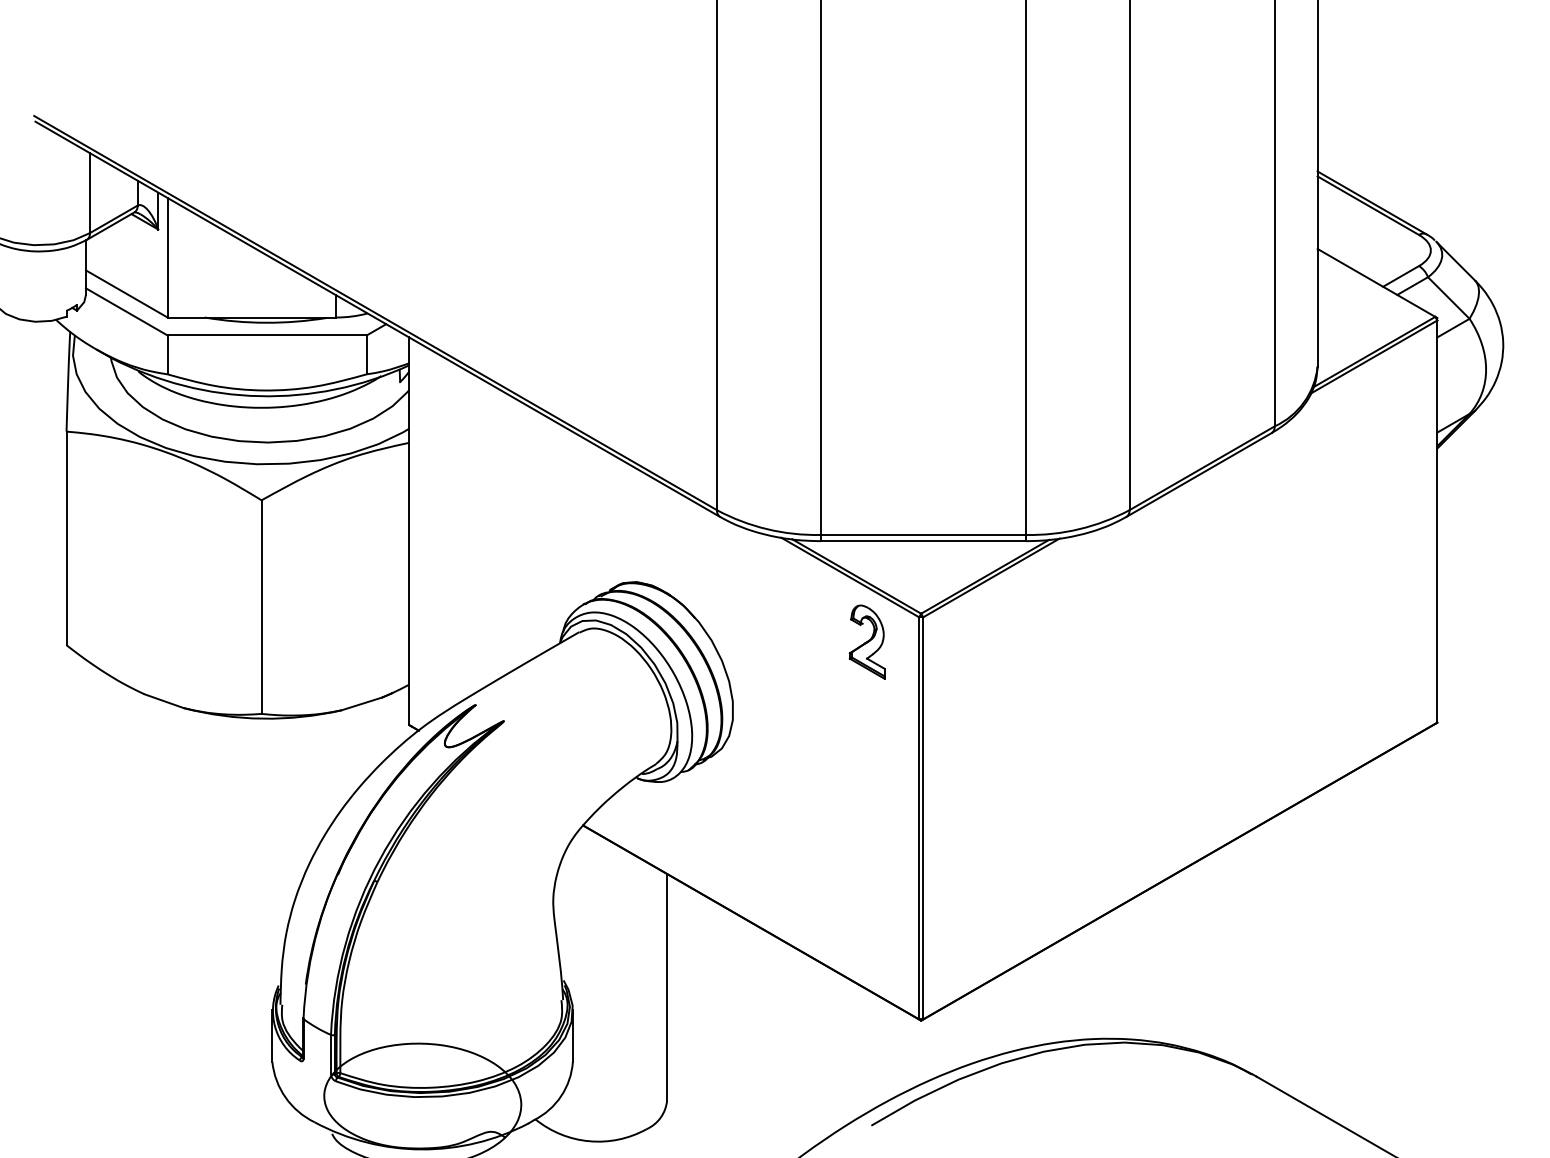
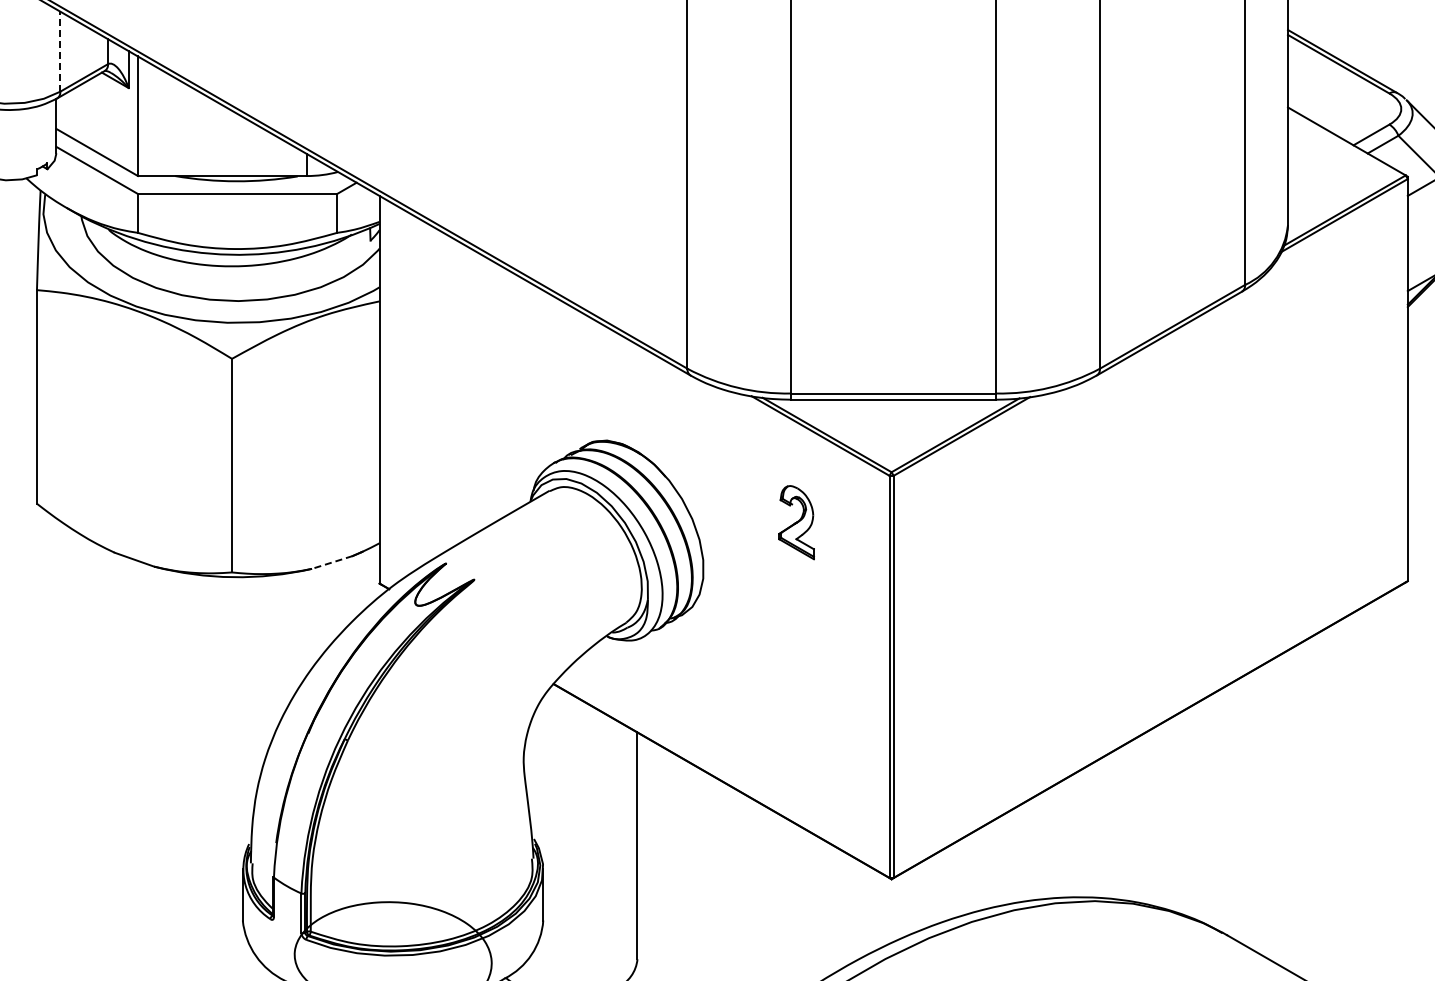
line: (89, 192) -> (59, 51), solid -> dashed
part: (866, 641) -> (795, 522), moved
line: (361, 704) -> (331, 563), solid -> dashed

